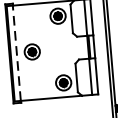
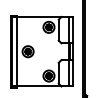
line: (16, 53) -> (16, 51), dashed -> solid

